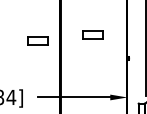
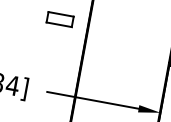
part: (92, 34) -> (130, 24), removed

